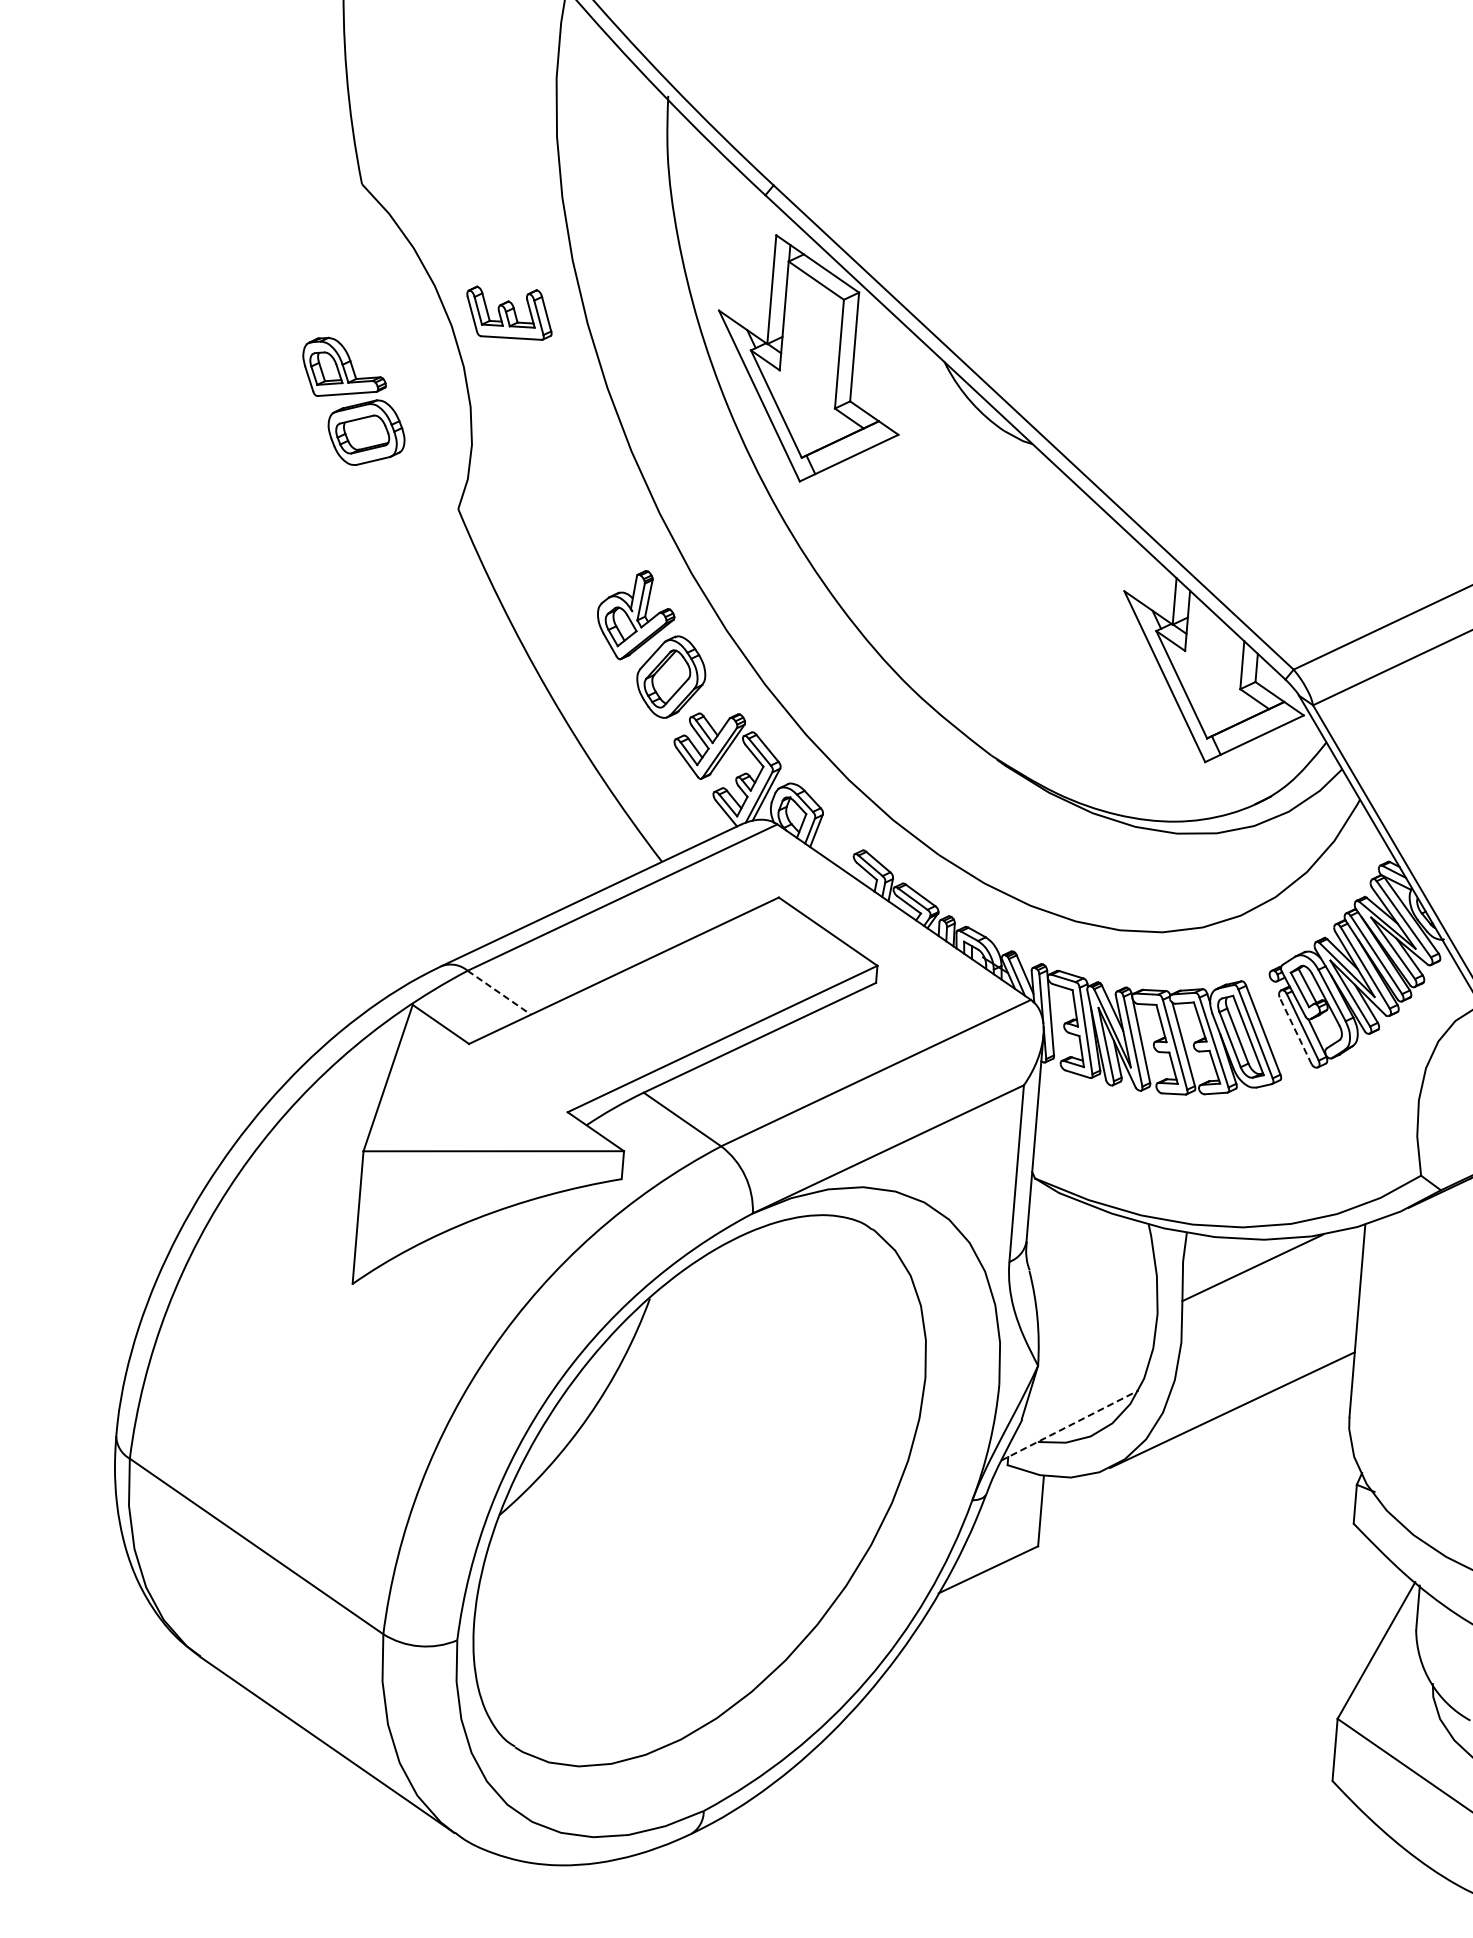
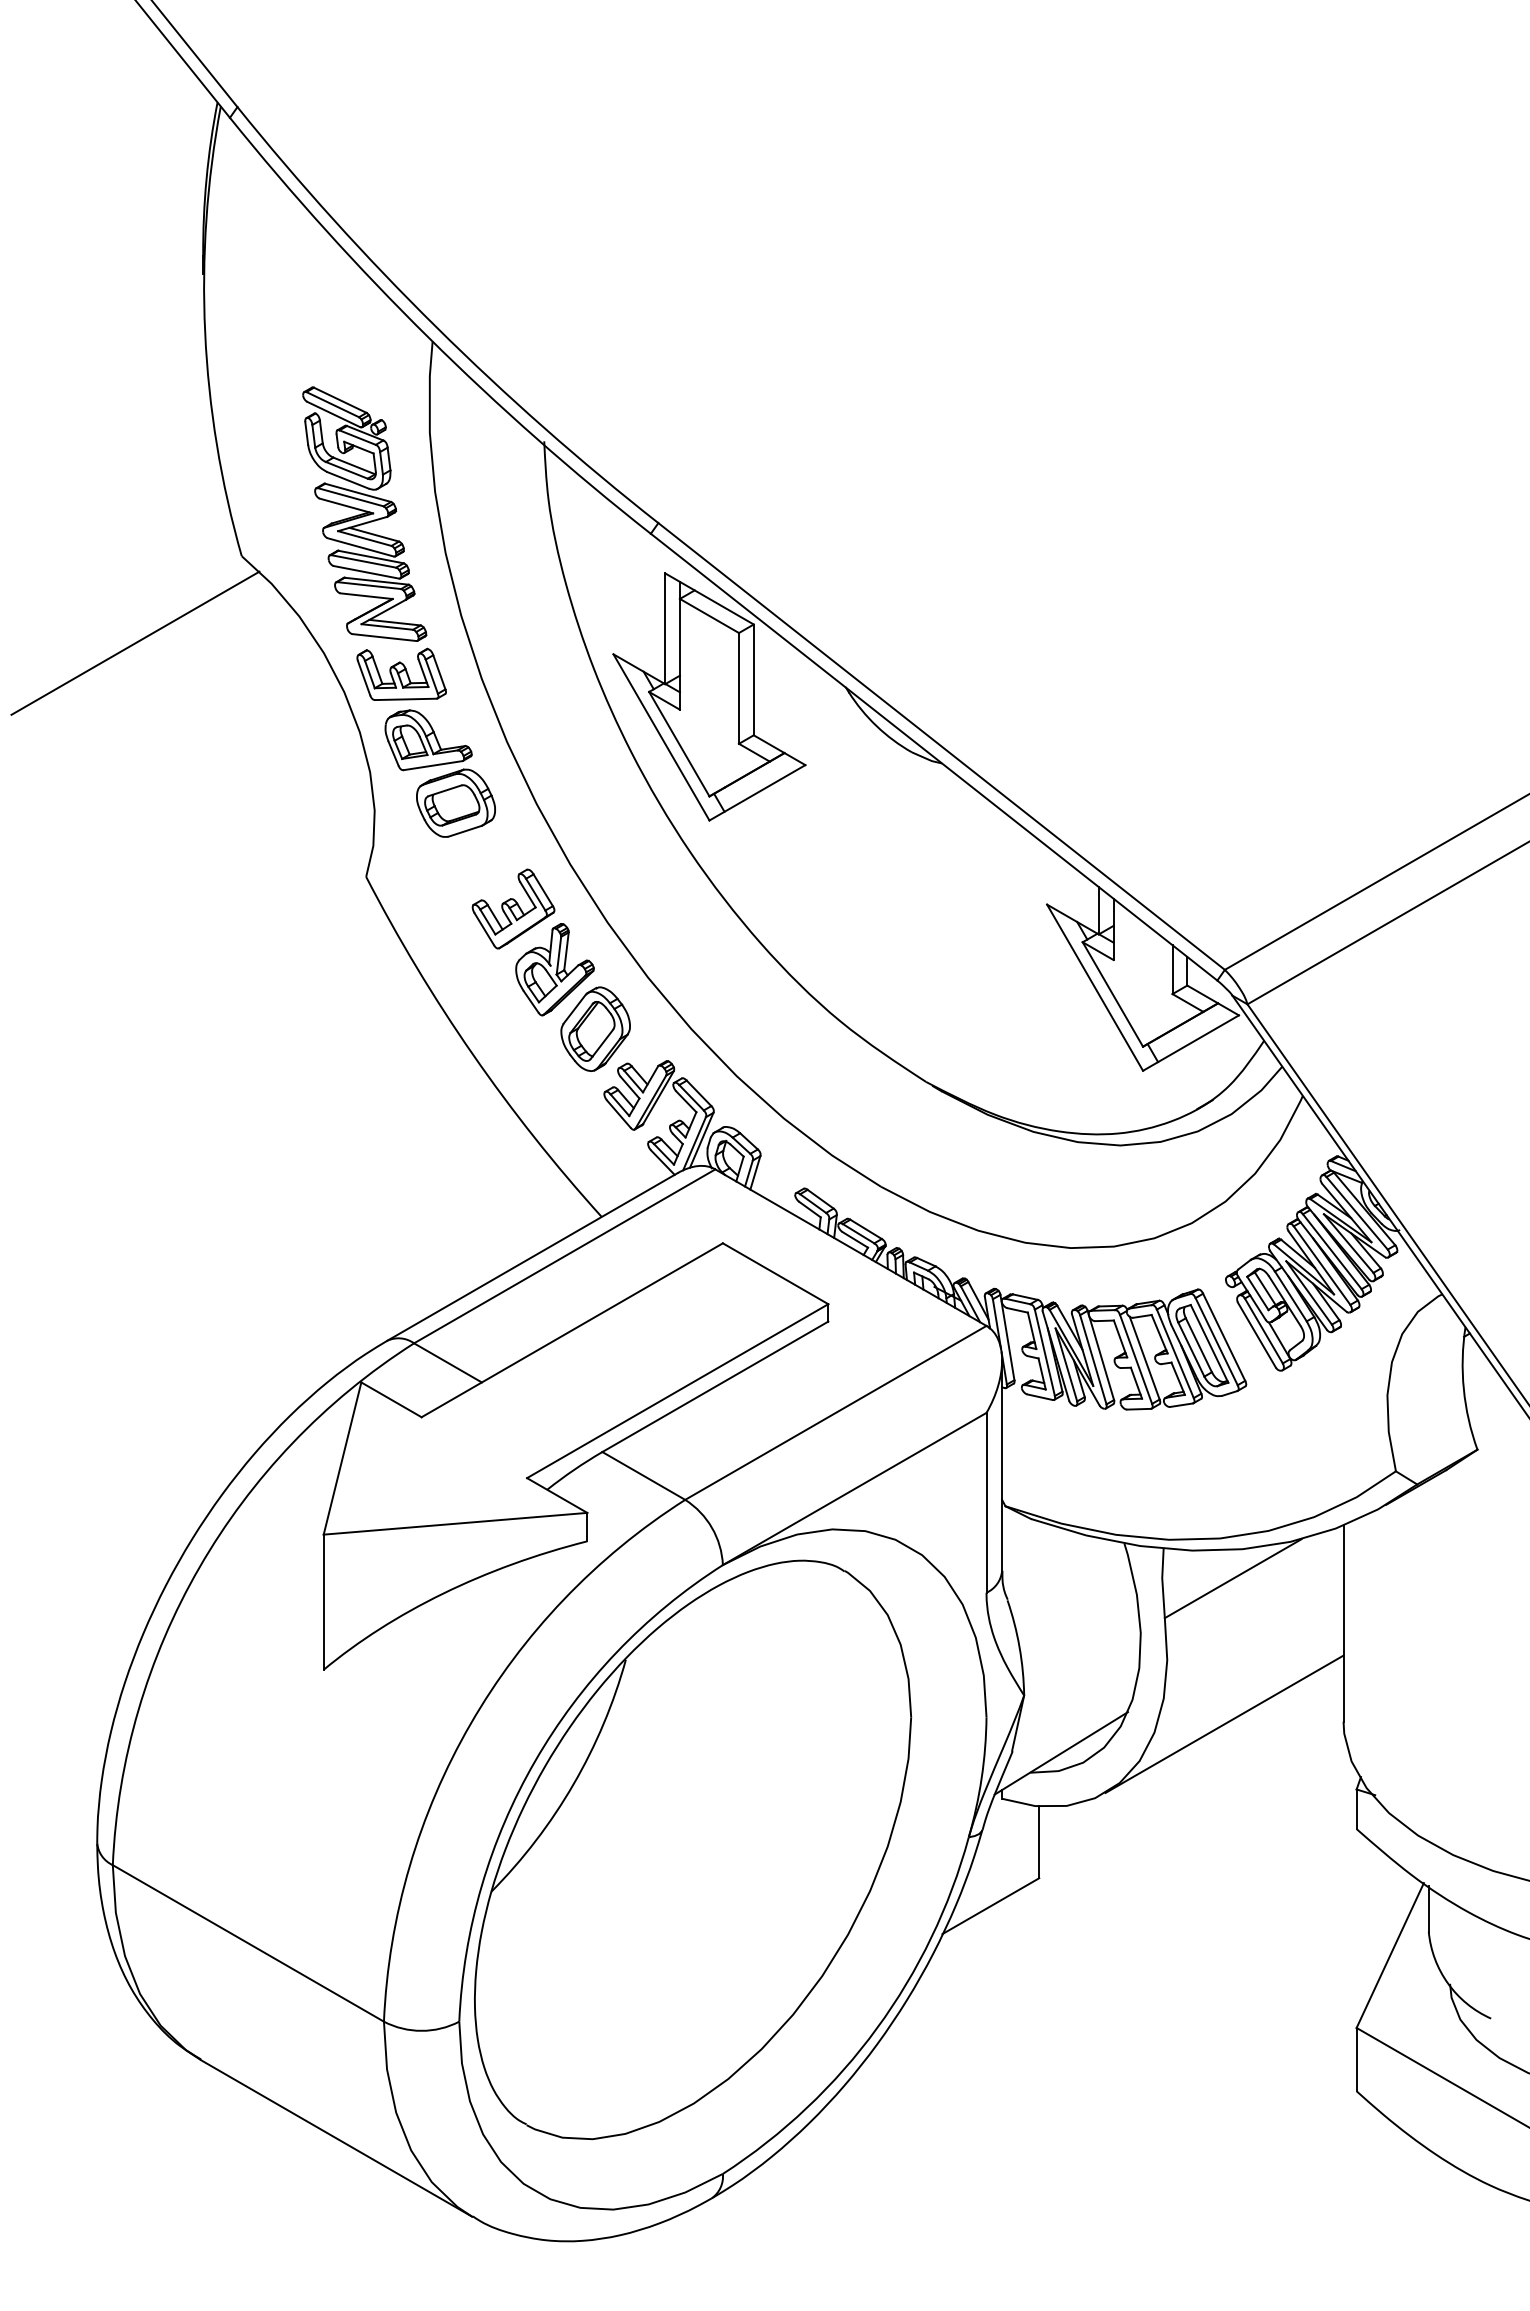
part: (485, 152) -> (364, 513), added
line: (250, 260) -> (135, 642), added
part: (352, 402) -> (439, 773), moved
part: (600, 552) -> (513, 908), added
line: (499, 993) -> (448, 1363), dashed -> solid
line: (1295, 1031) -> (1256, 1335), dashed -> solid
line: (1070, 1425) -> (1061, 1753), dashed -> solid

